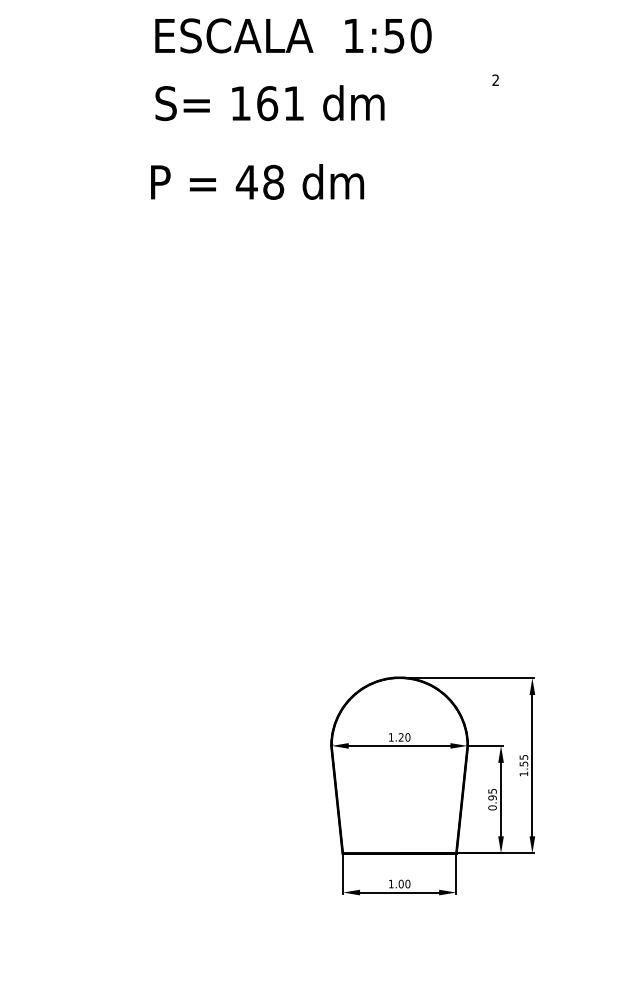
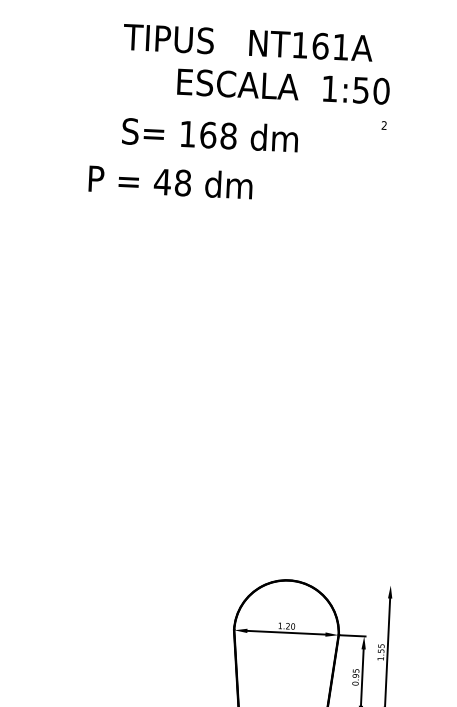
text: (293, 35) -> (283, 86), moved
text: (293, 103) -> (228, 136), 161 -> 168
text: (257, 181) -> (170, 181), moved
line: (467, 678) -> (340, 583), removed

